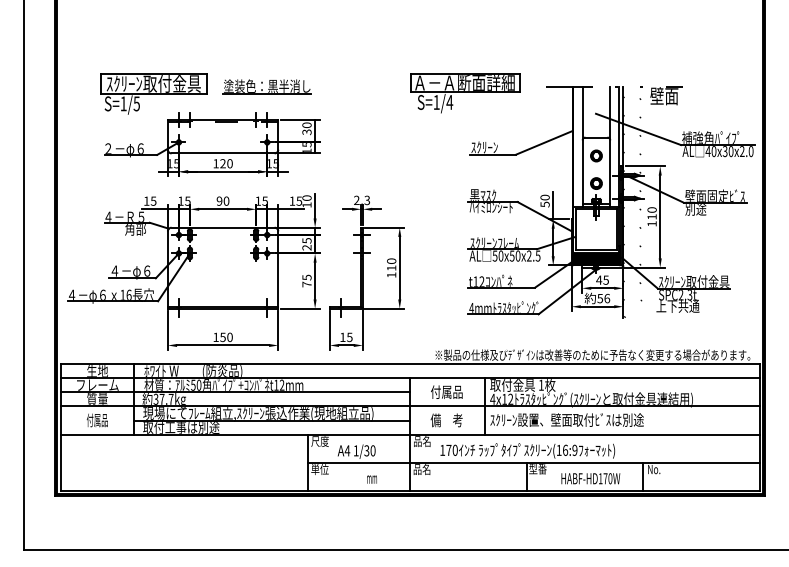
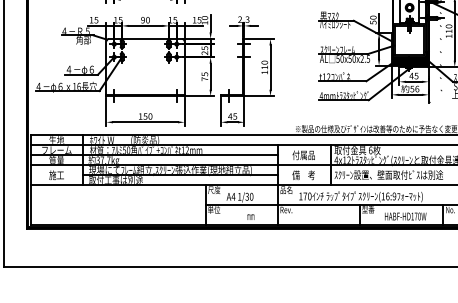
text: (342, 336) -> (230, 115), 15 -> 45
text: (540, 384) -> (370, 149), 1 -> 6
text: (96, 420) -> (55, 175), 付属品 -> 施工
text: (421, 469) -> (285, 210), 品名 -> Rev.

